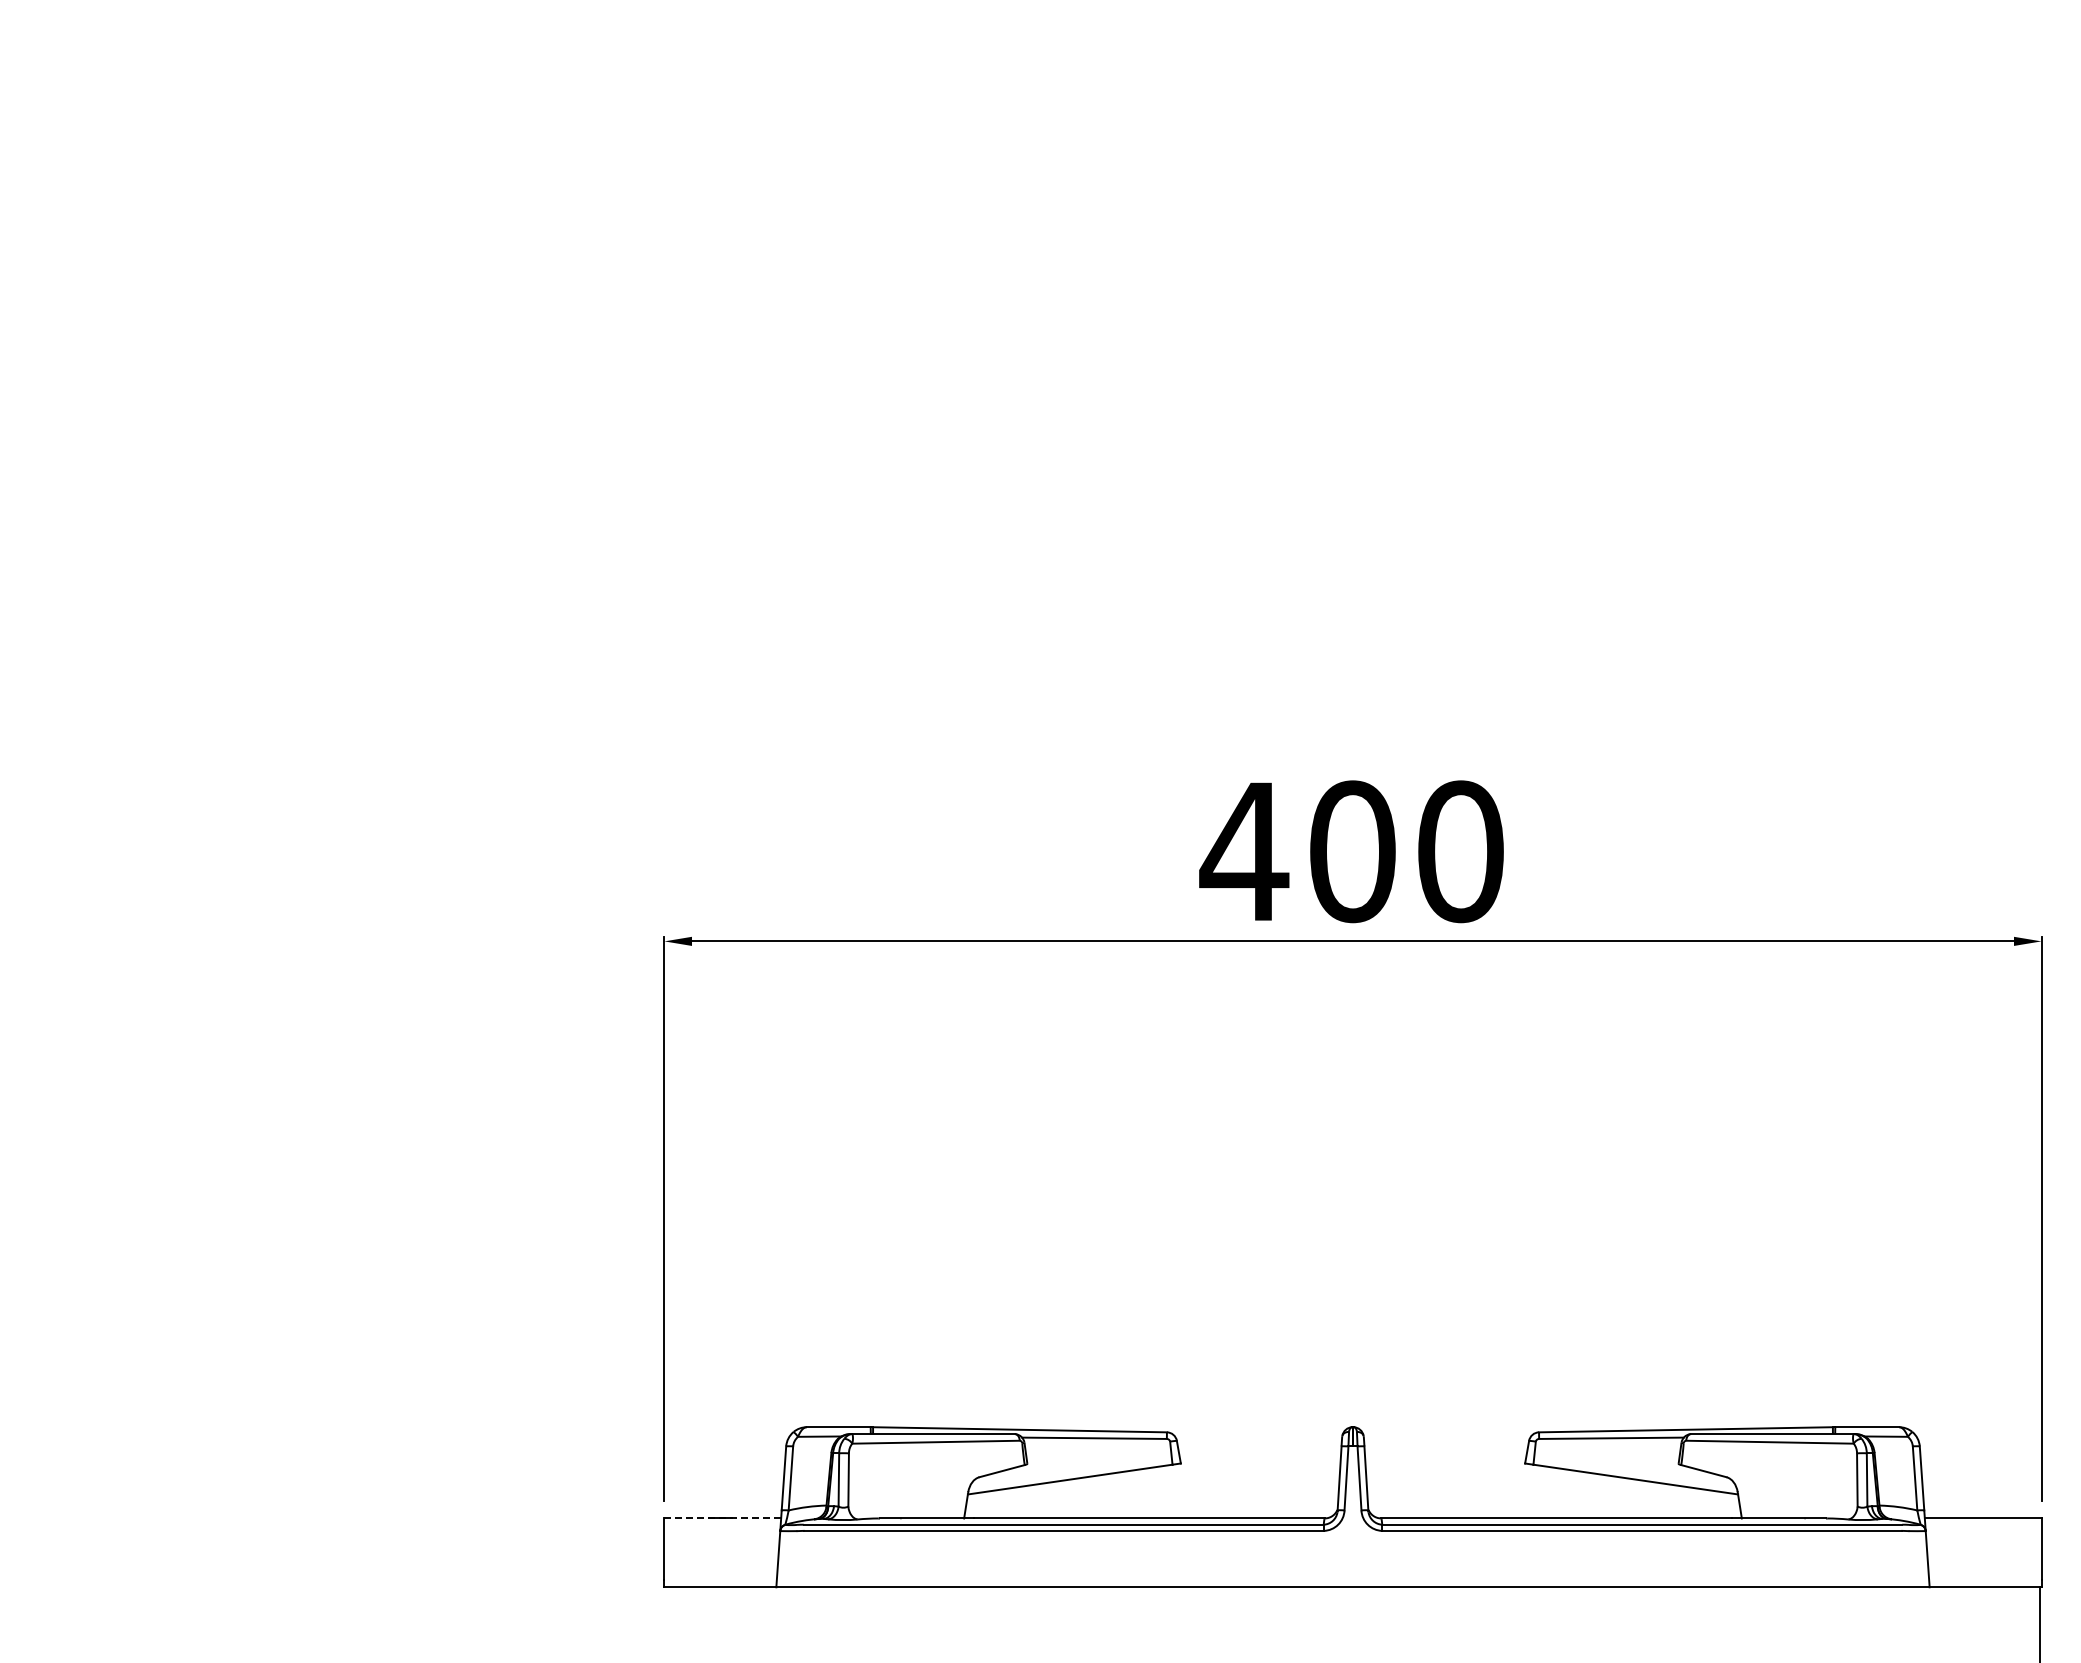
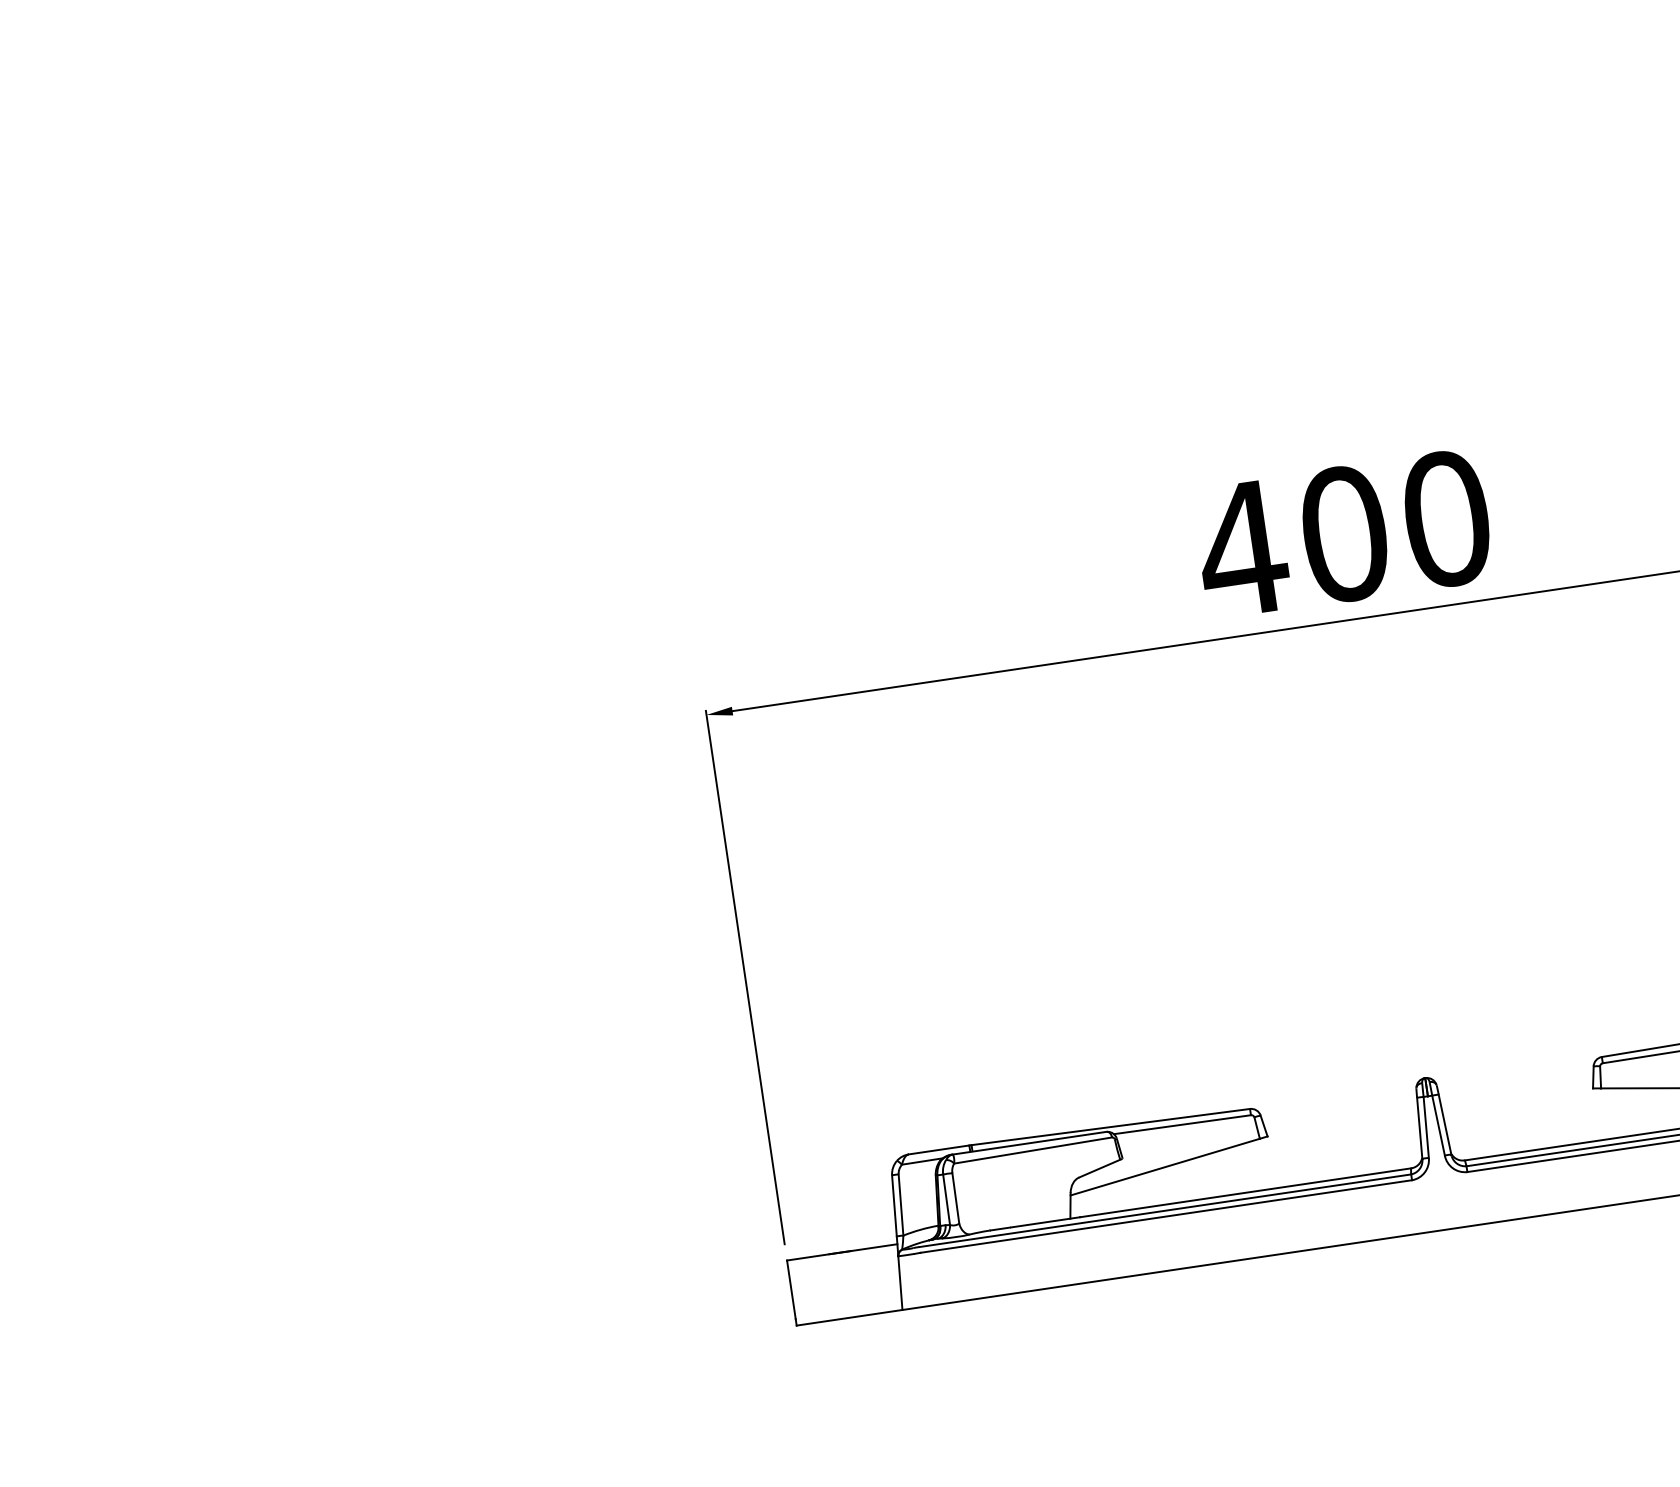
line: (722, 1518) -> (841, 1252), dashed -> solid

